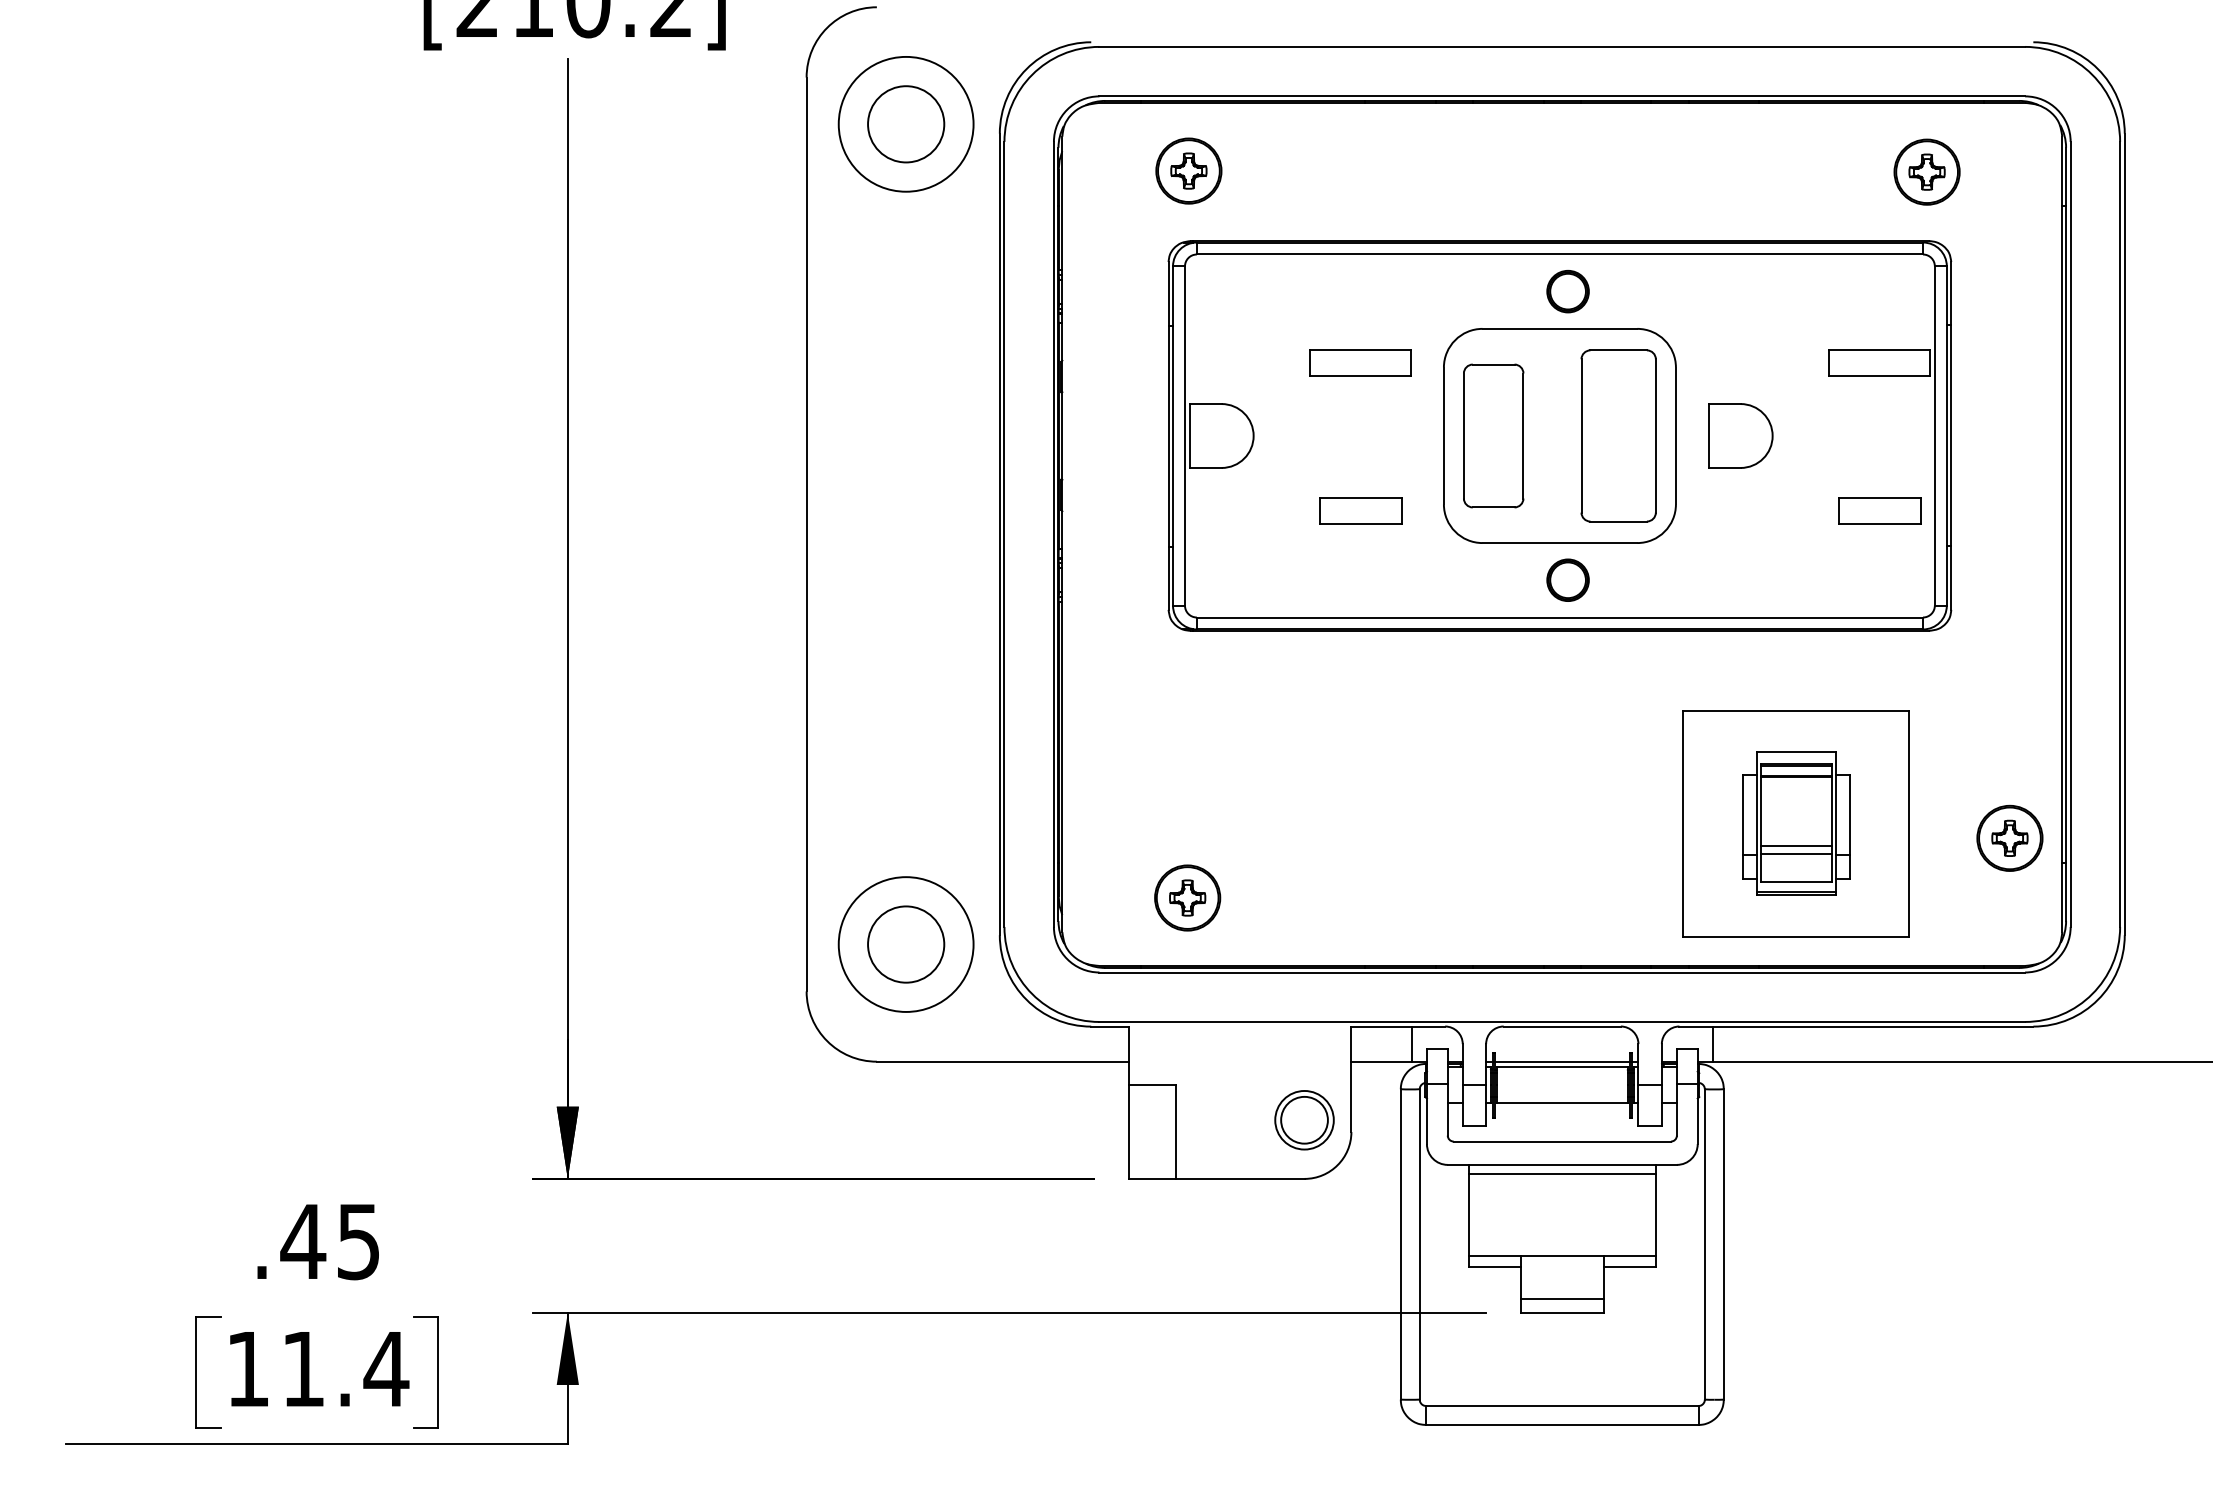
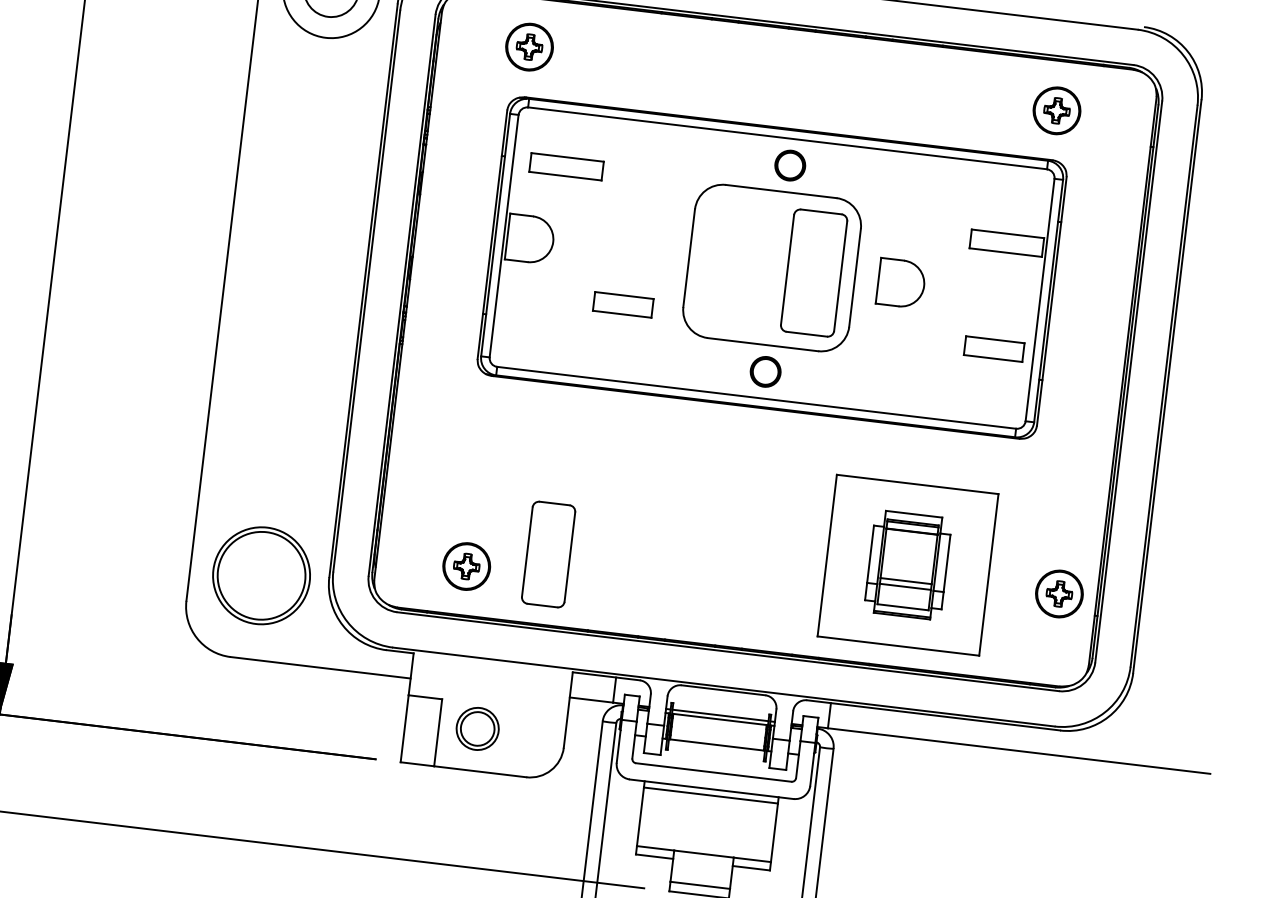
part: (1360, 362) -> (566, 166), moved
part: (1493, 435) -> (548, 554), moved
circle: (906, 944) -> (261, 575), size x1.6
part: (1304, 1120) -> (477, 729), moved

